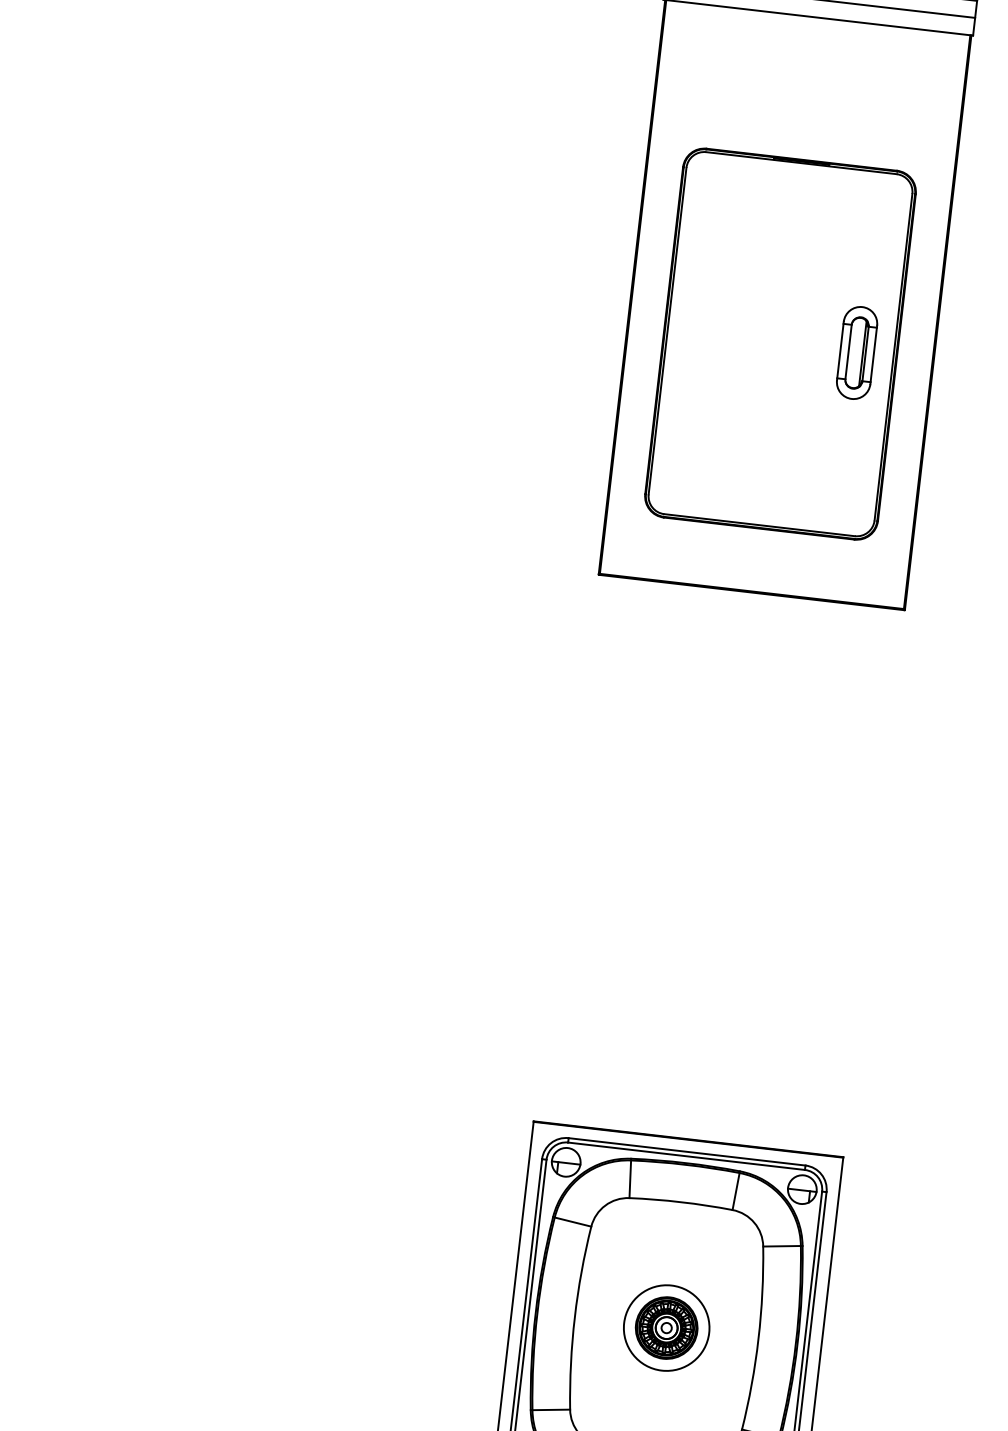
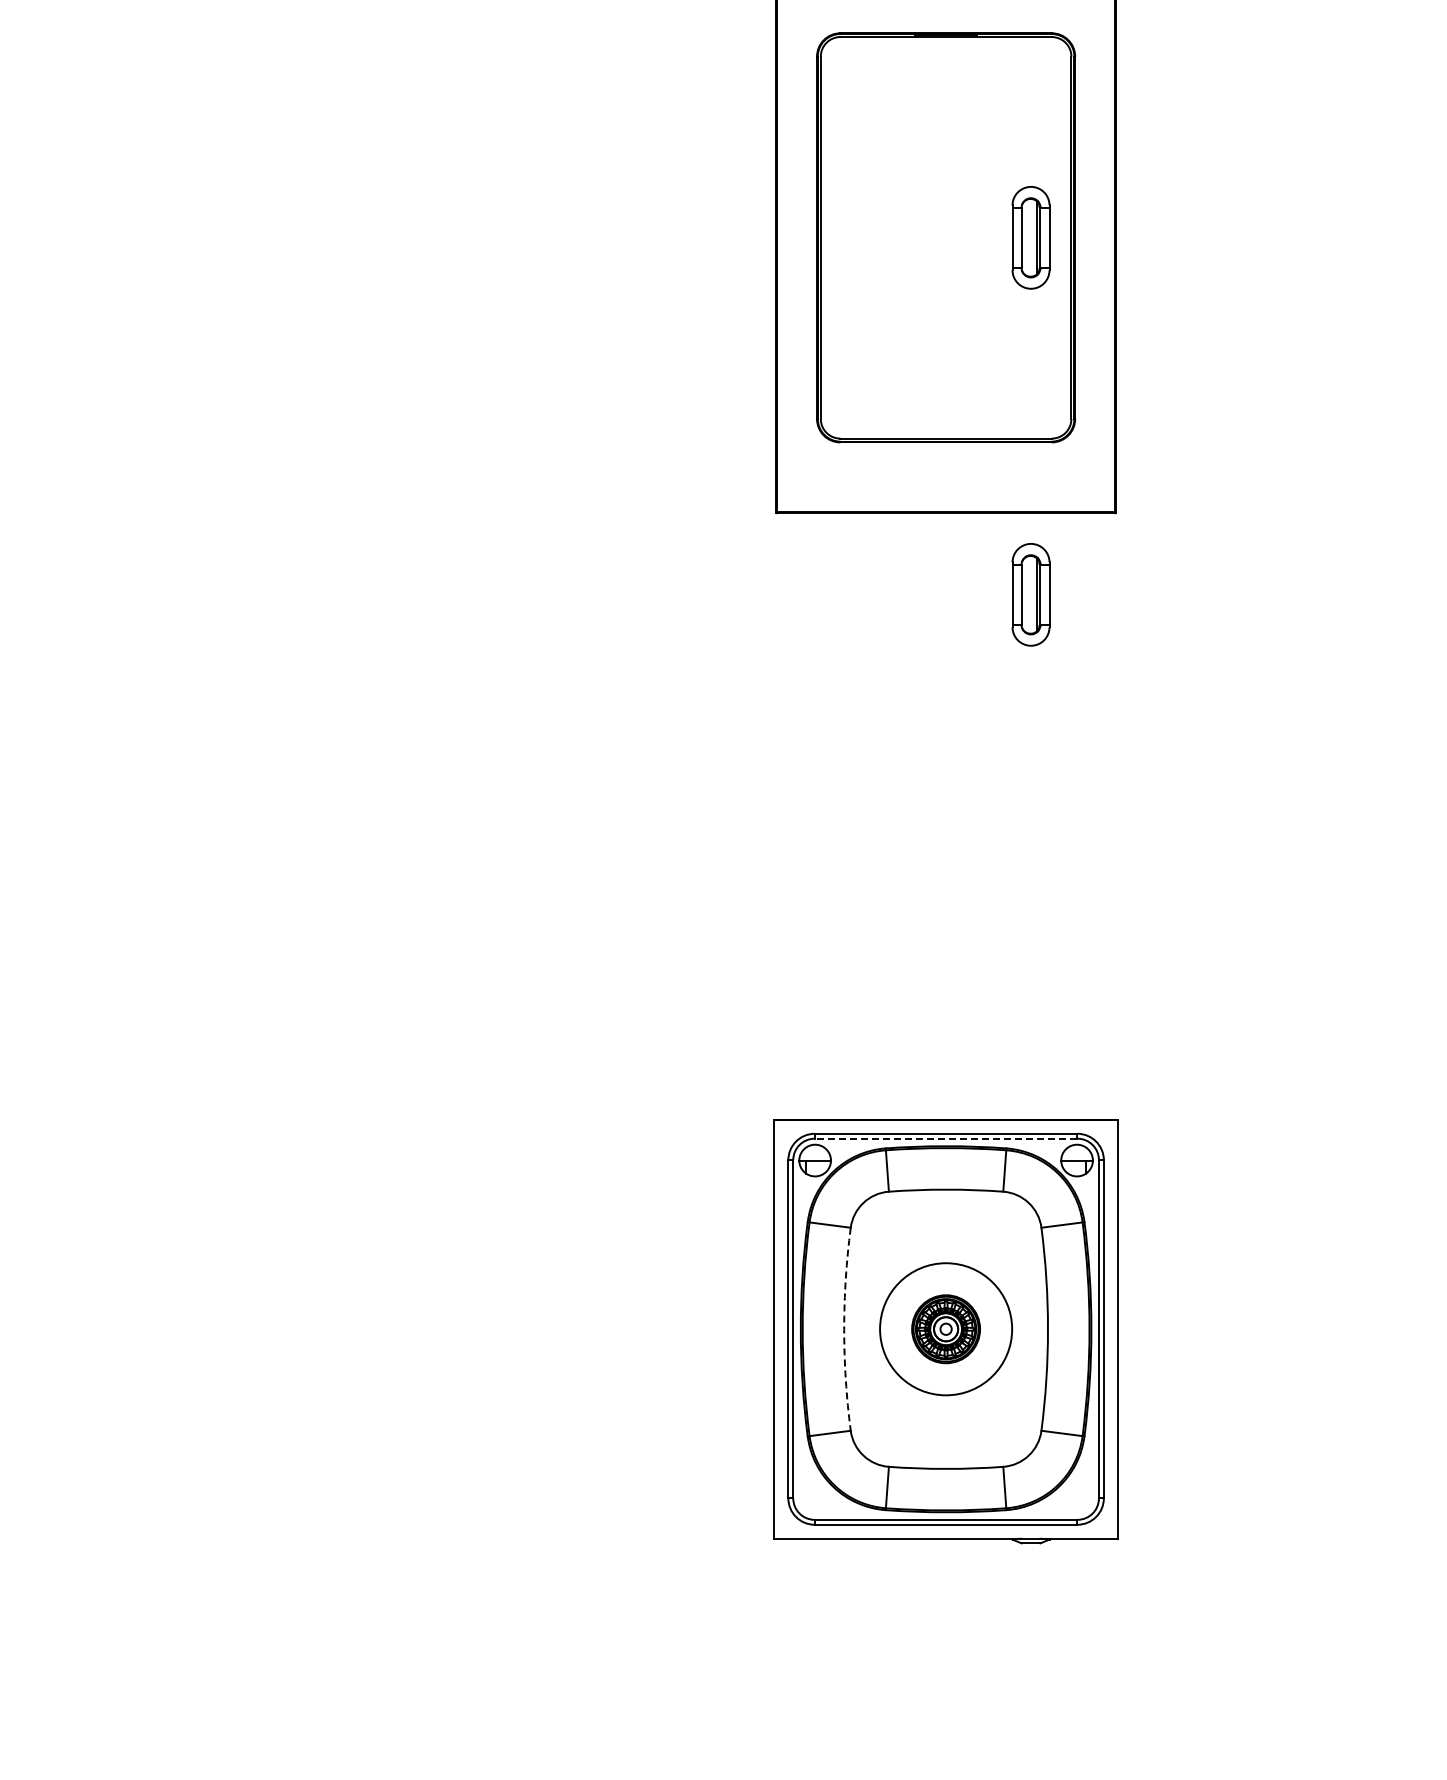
part: (819, 674) -> (1030, 594), added
line: (686, 1156) -> (945, 1138), solid -> dashed
arc: (575, 1317) -> (844, 1329), solid -> dashed
circle: (666, 1328) -> (945, 1329), size x1.4

